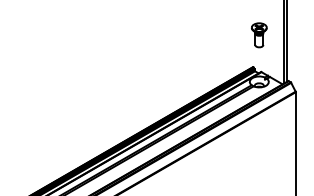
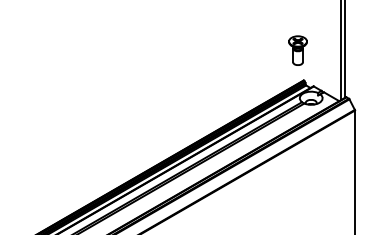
part: (259, 35) -> (298, 50), moved

